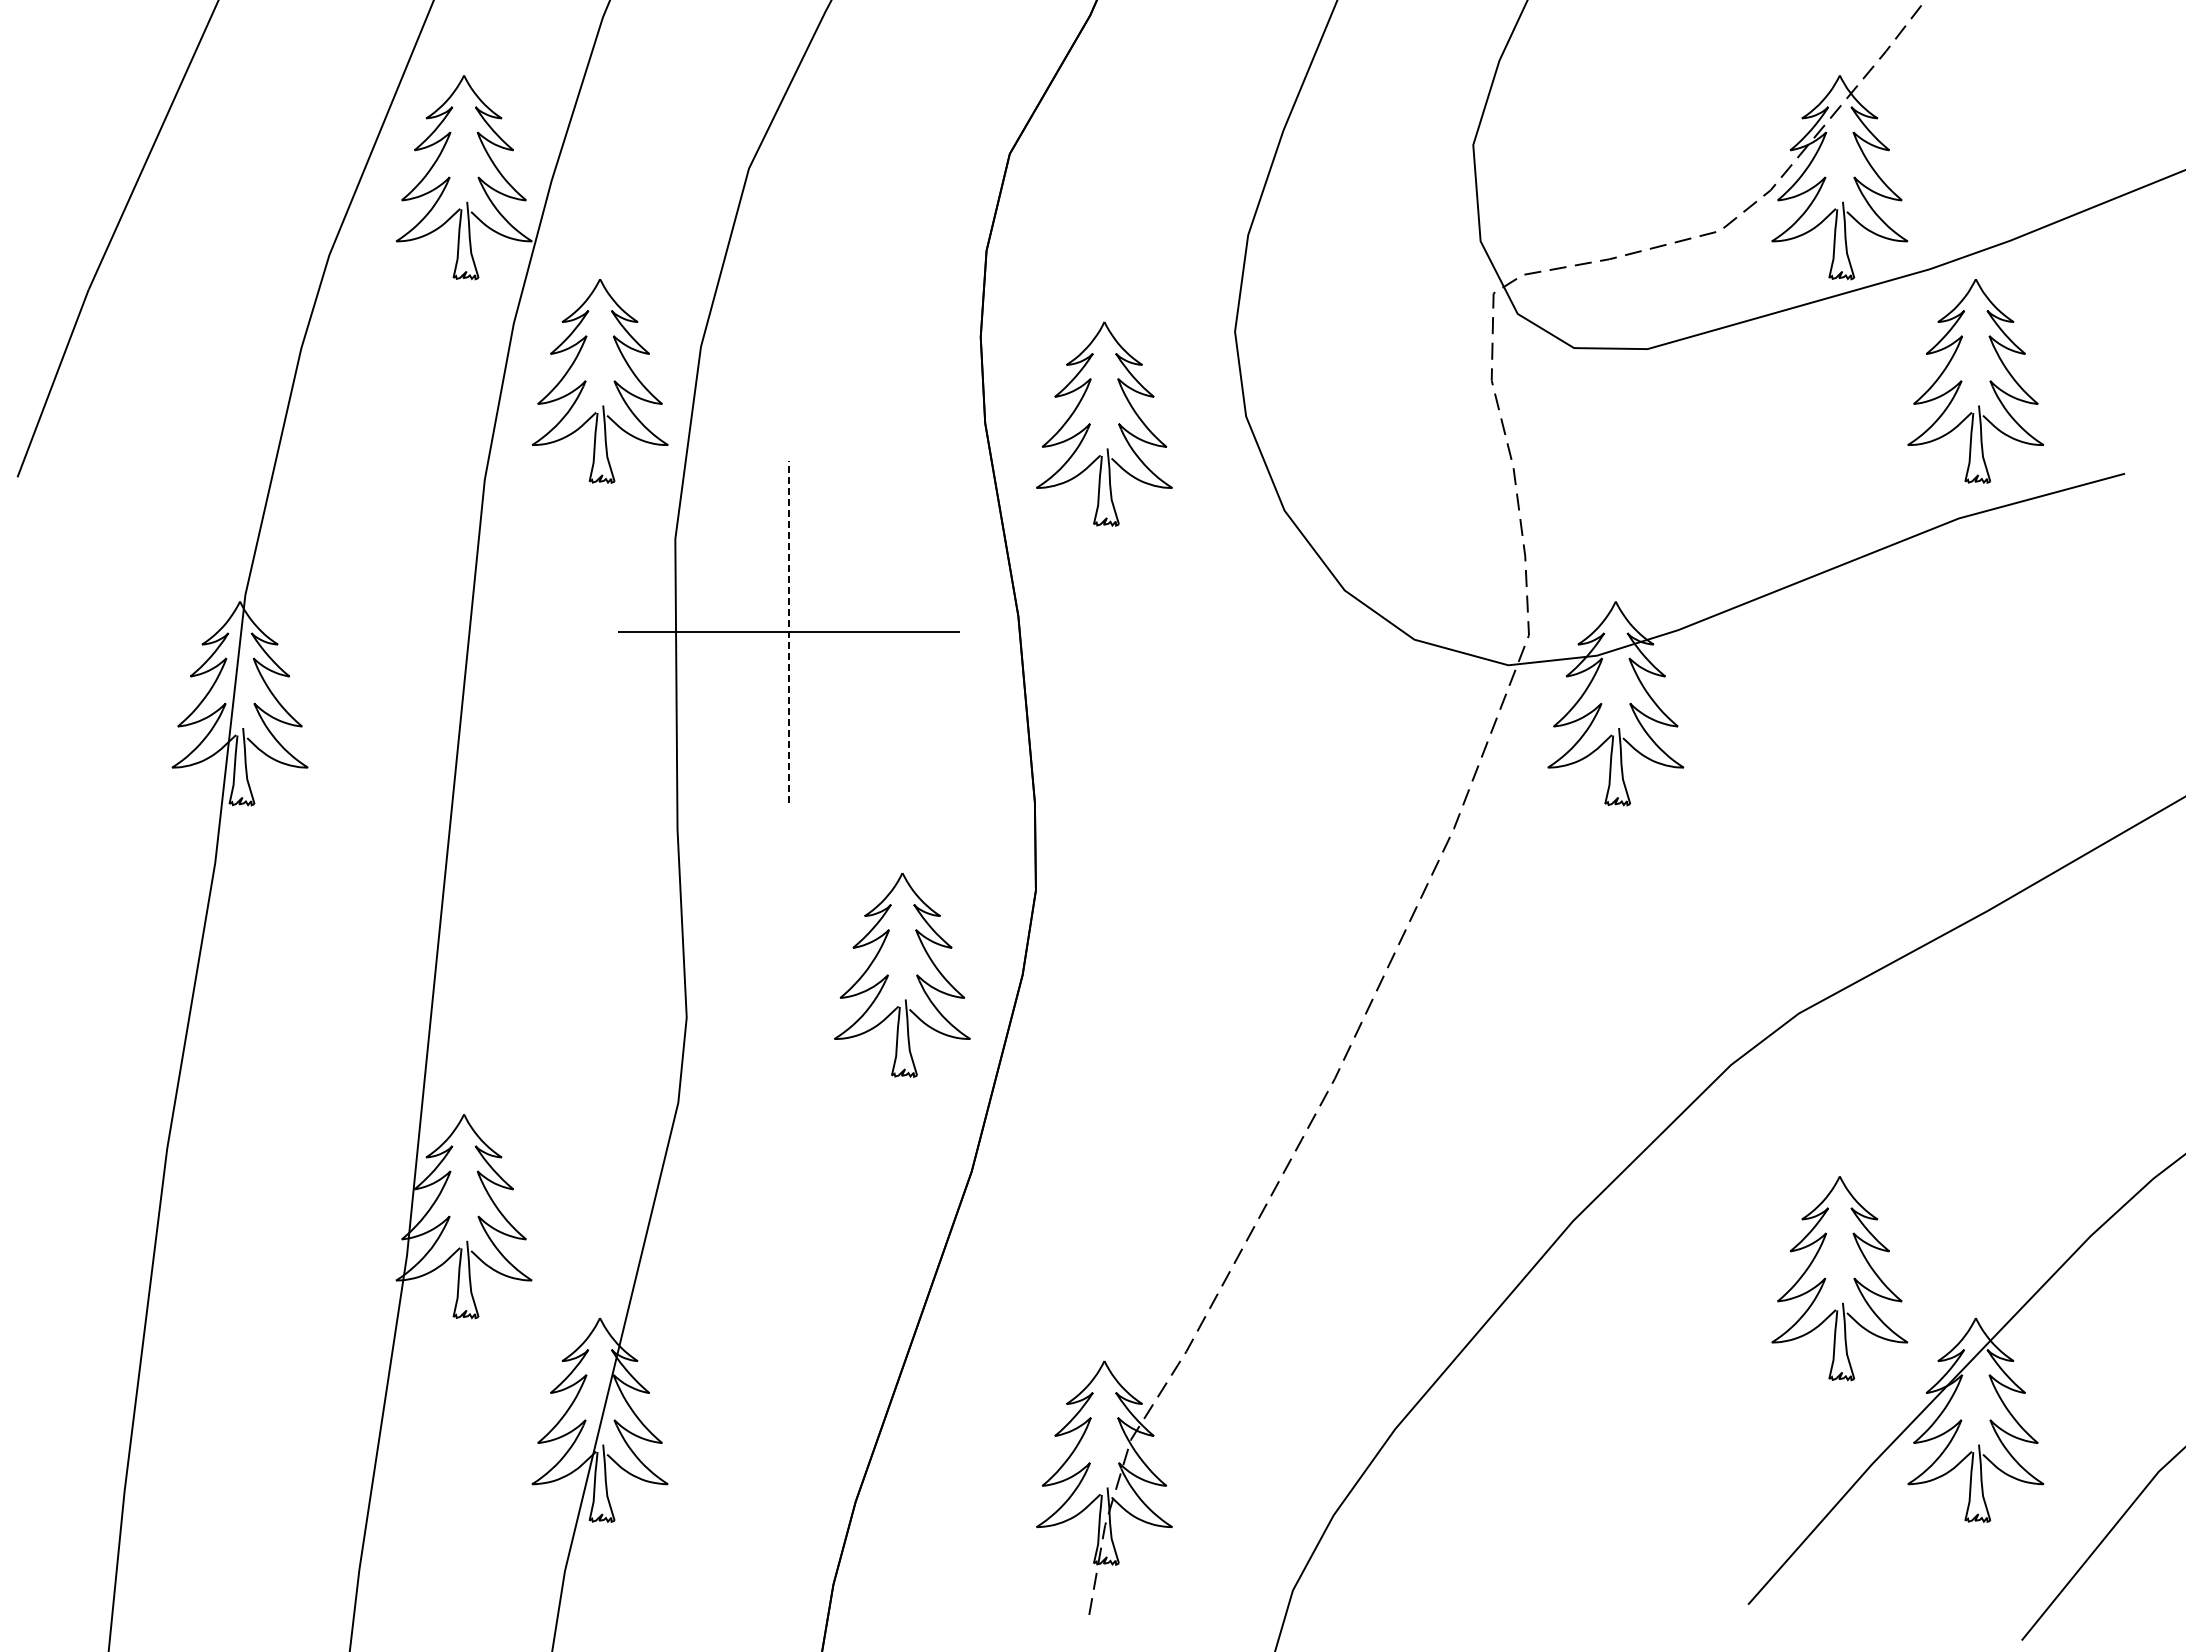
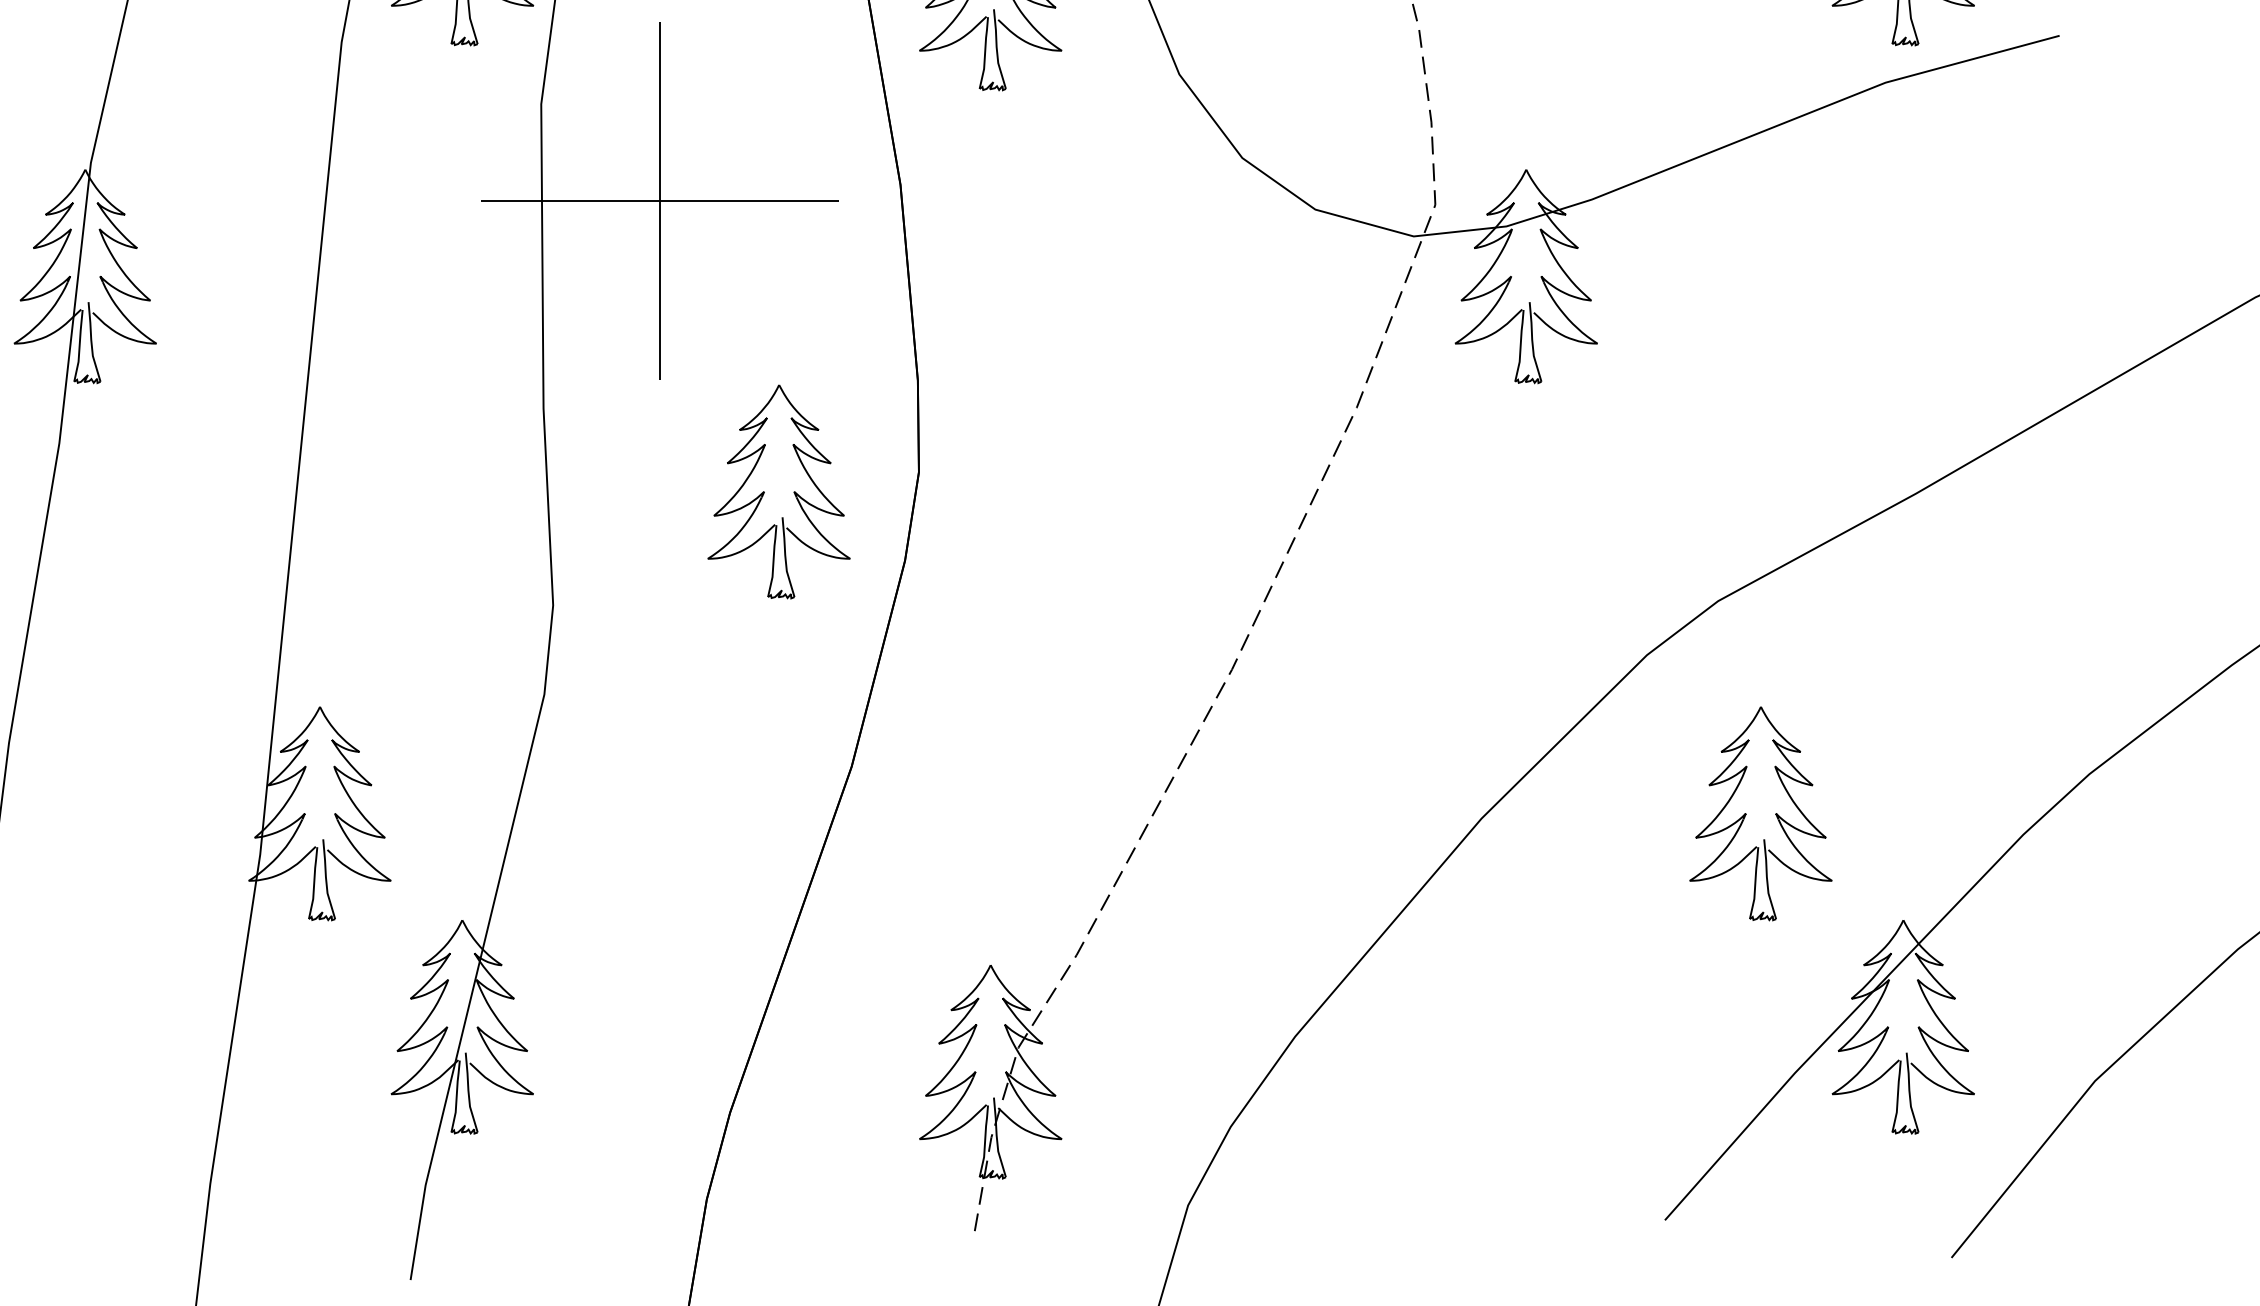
line: (789, 631) -> (660, 201), dashed -> solid
part: (888, 975) -> (764, 492), moved
part: (1826, 1278) -> (1746, 813), moved

